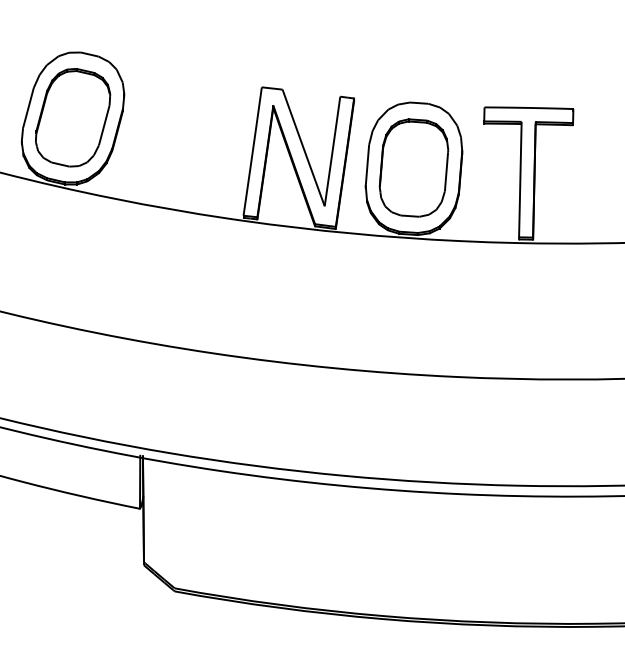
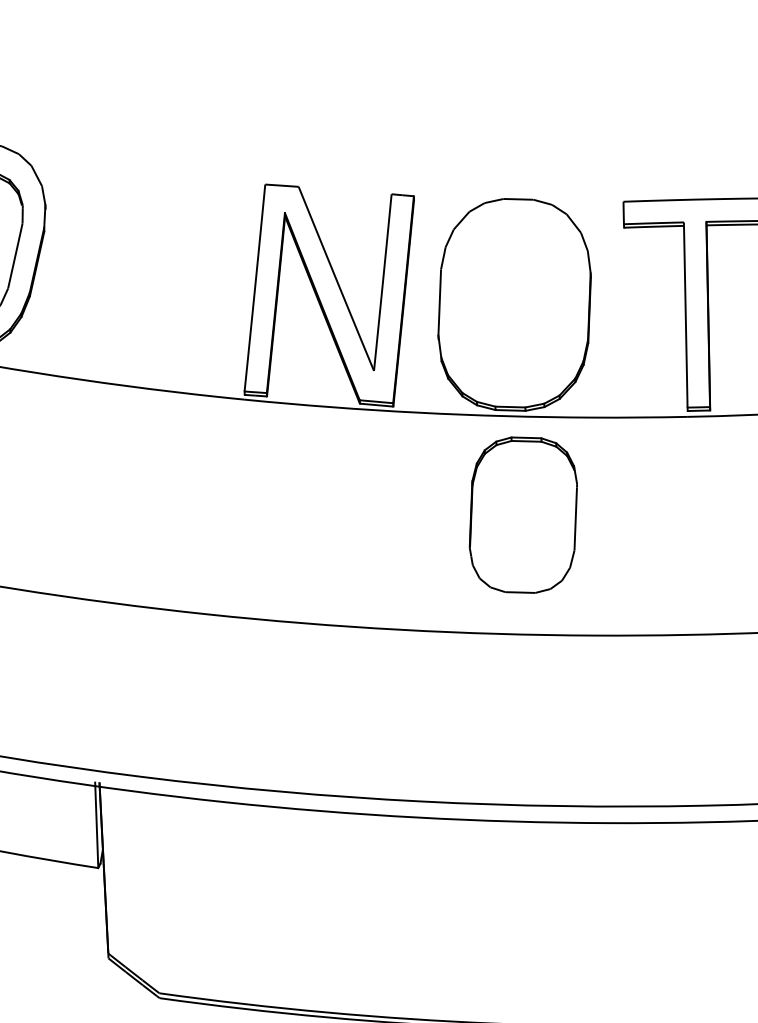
part: (413, 167) -> (522, 514), moved

